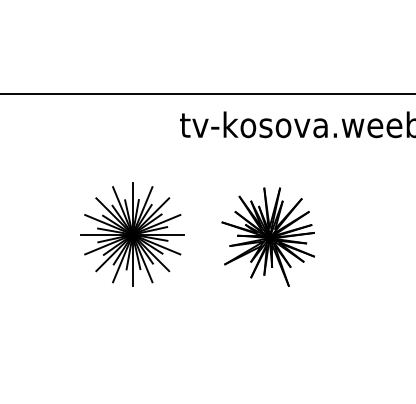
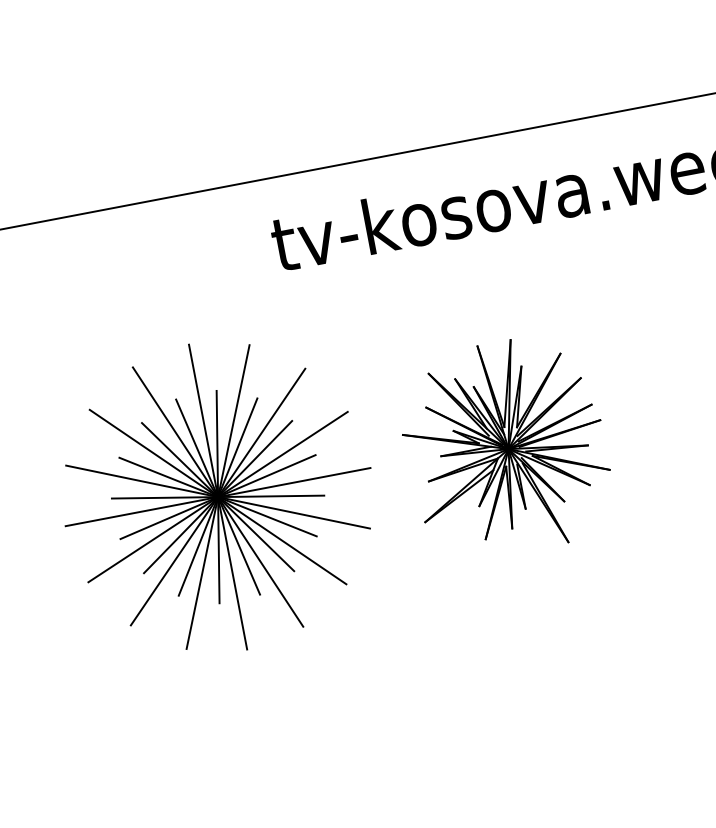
part: (132, 234) -> (217, 496), size x1.4

